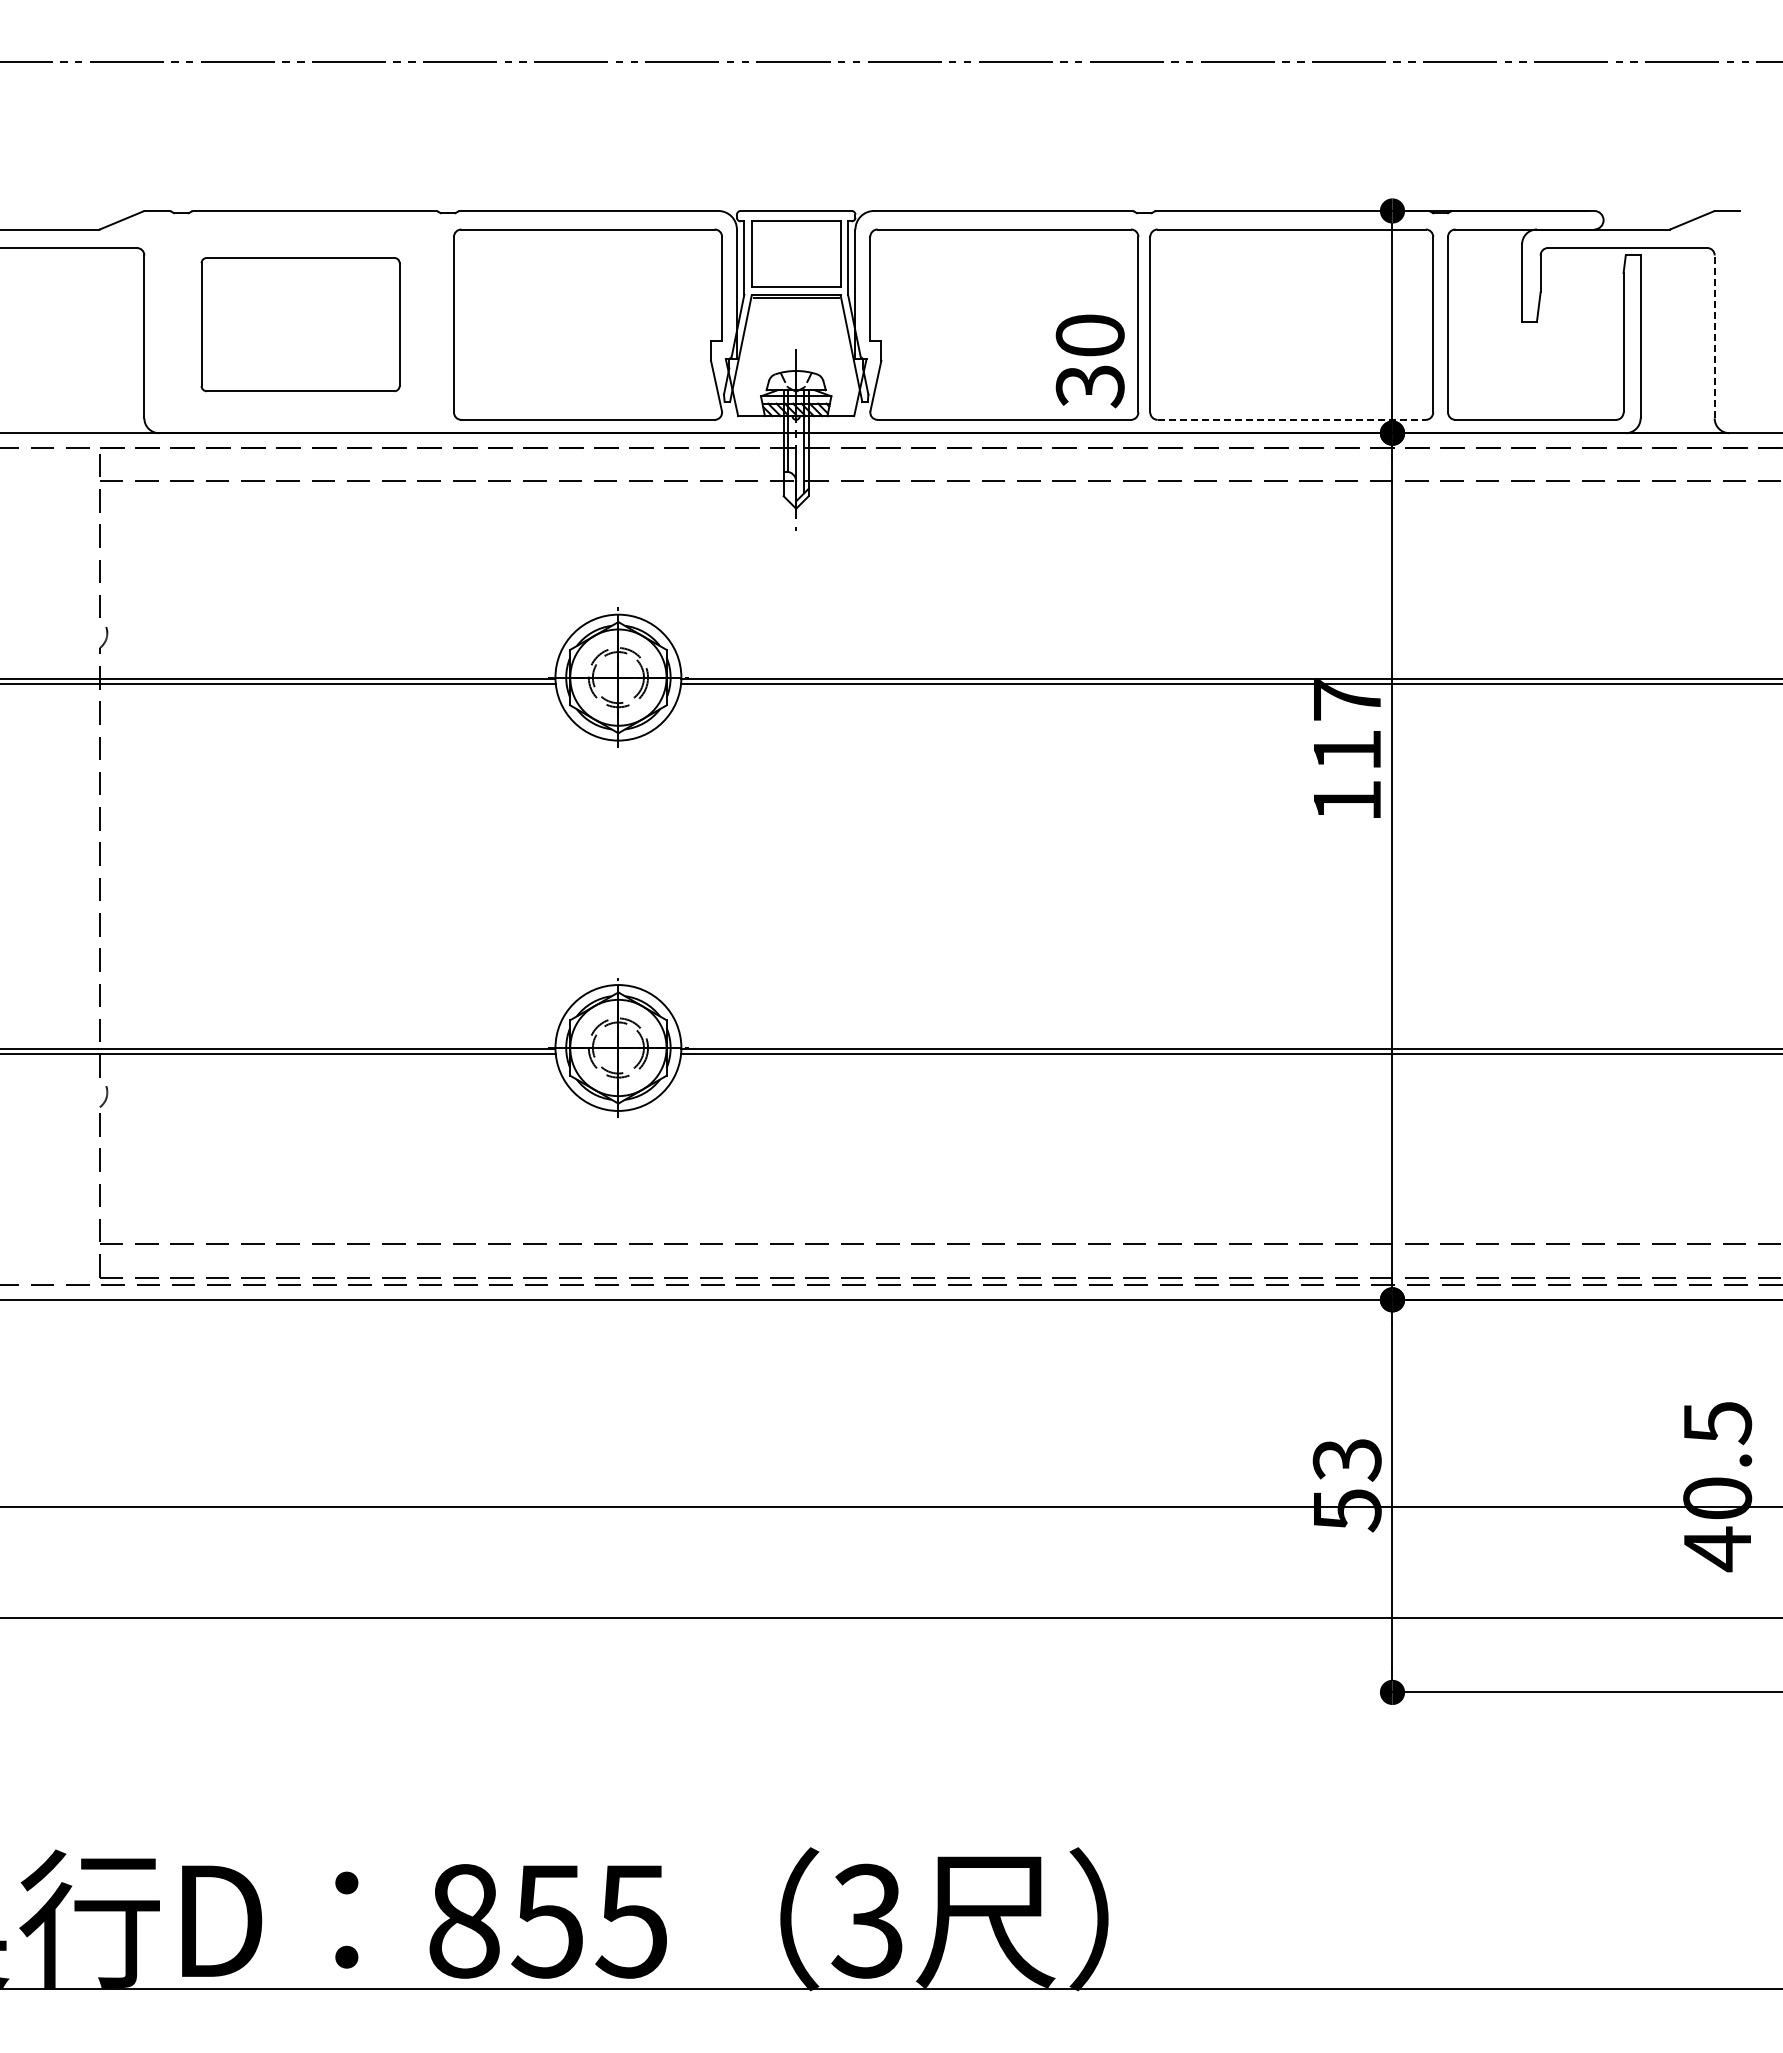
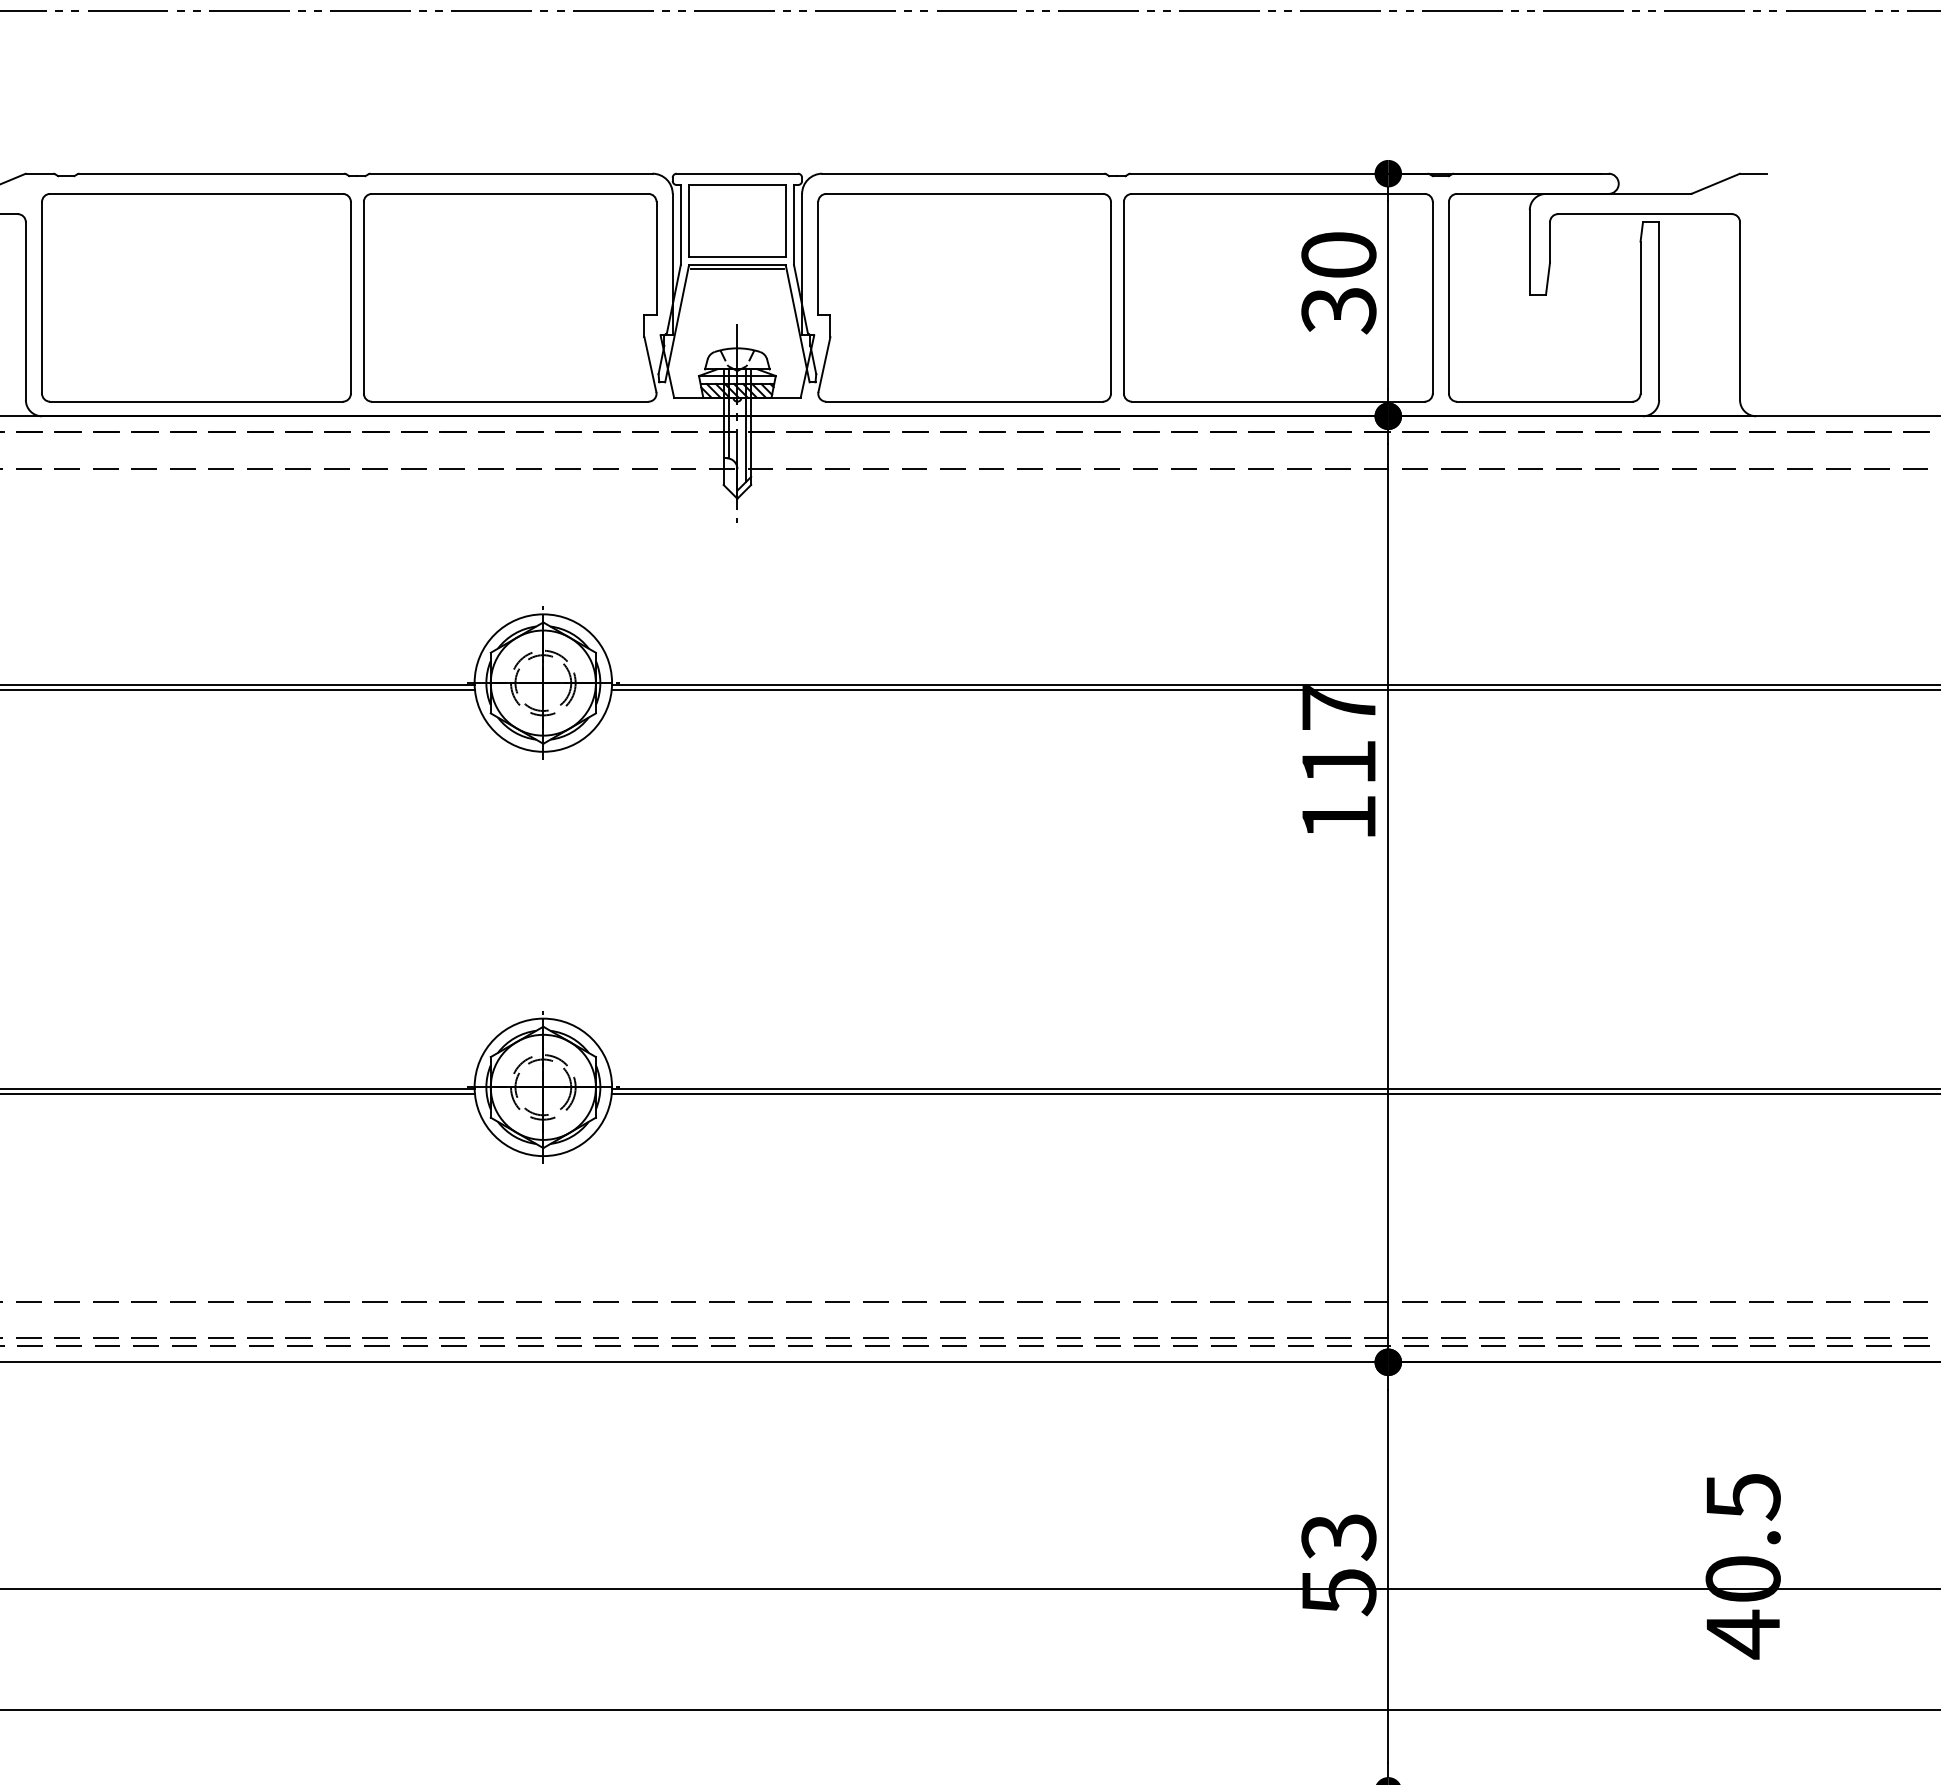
part: (300, 324) -> (196, 297), size x1.43
line: (1714, 336) -> (1739, 310), dashed -> solid
text: (1089, 361) -> (1338, 283), moved
line: (1292, 419) -> (1279, 401), dashed -> solid

